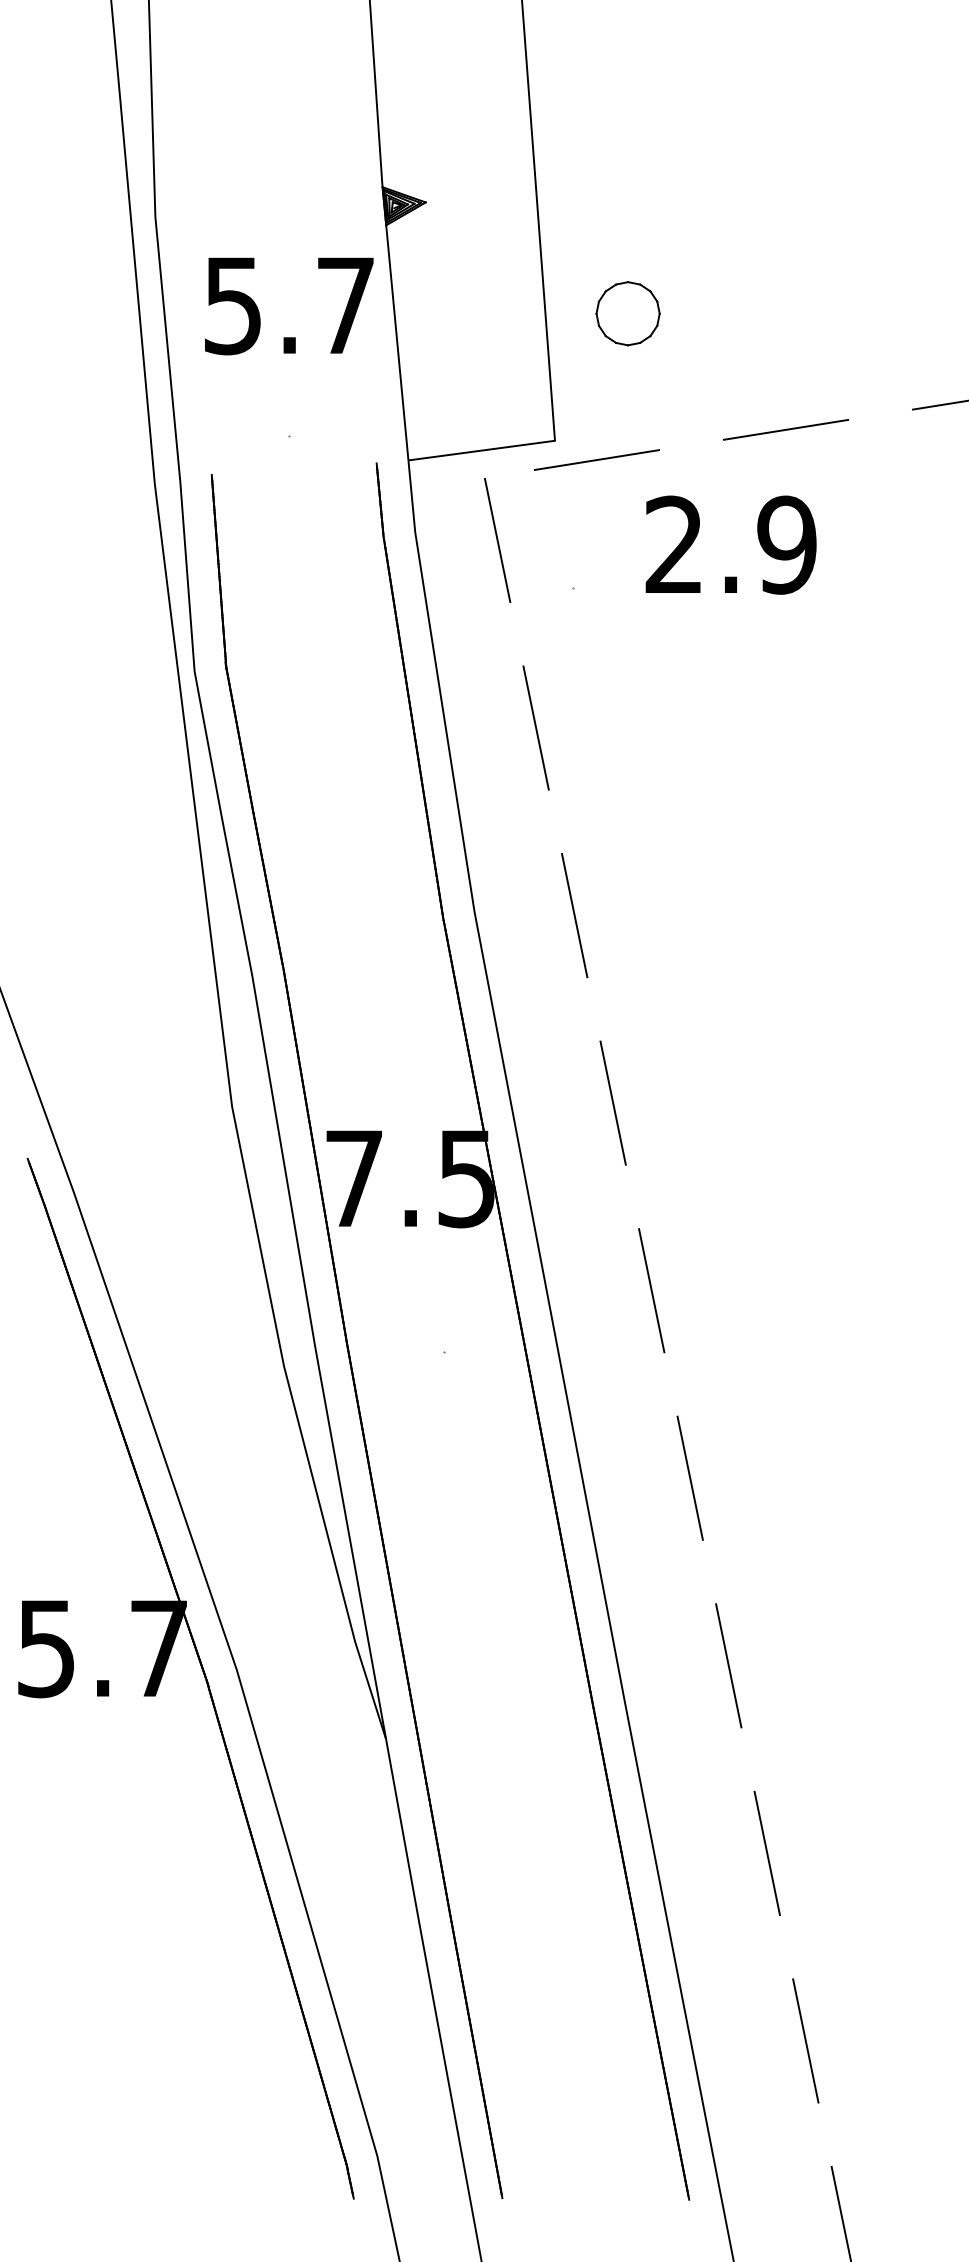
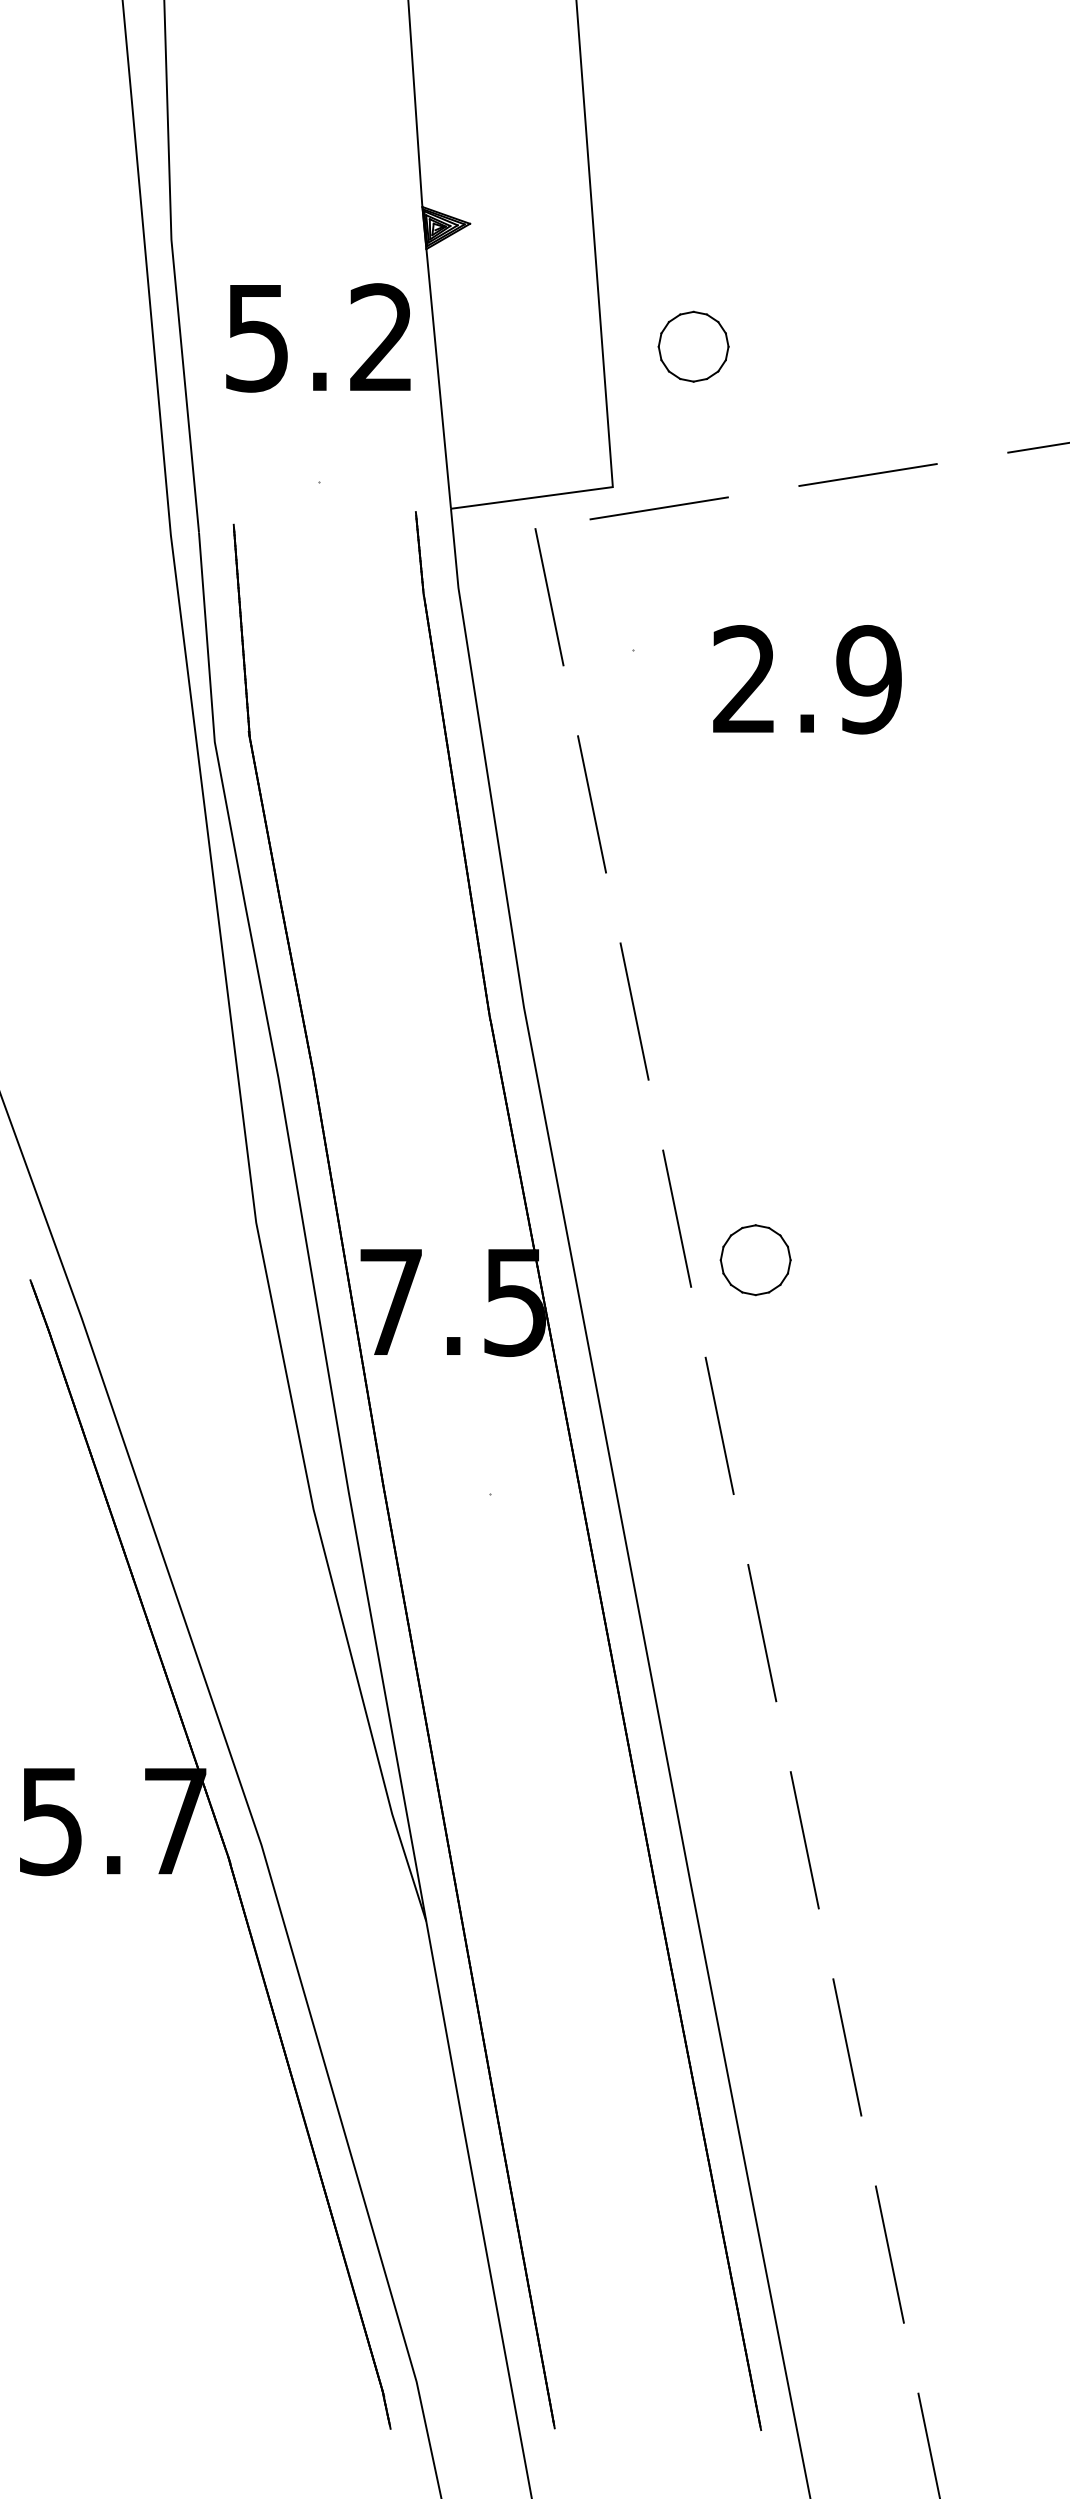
text: (345, 304) -> (381, 336), 5.7 -> 5.2
text: (730, 544) -> (806, 678), moved
part: (683, 1140) -> (754, 1259), added

